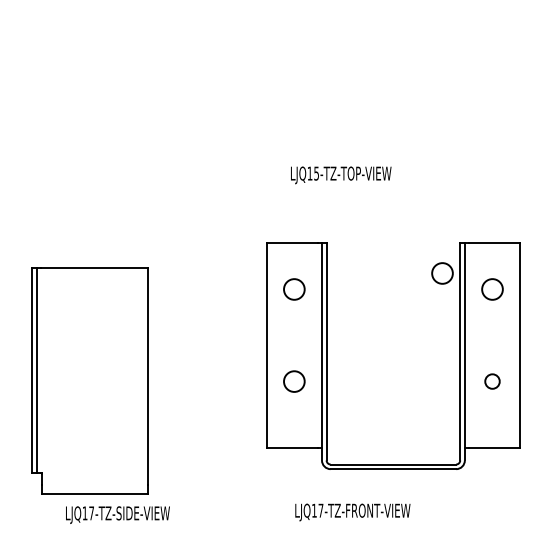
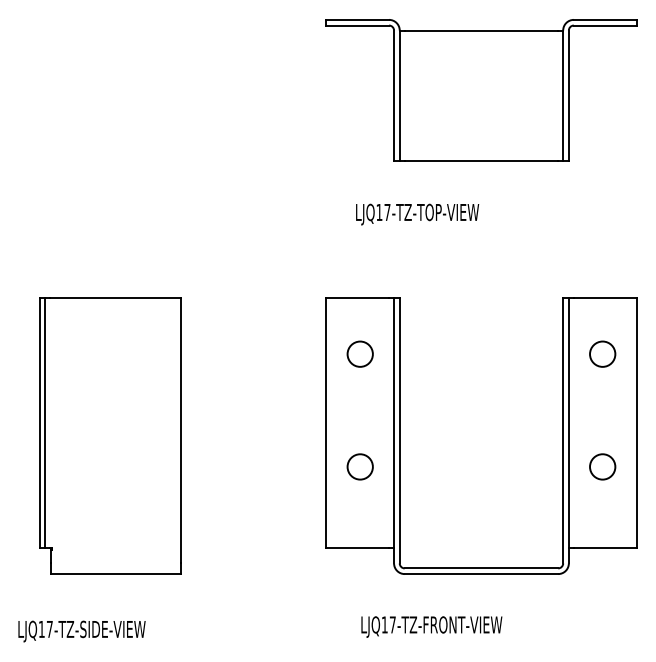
part: (393, 73) -> (481, 89), added
text: (316, 173) -> (387, 212), LJQ15-TZ-TOP-VIEW -> LJQ17-TZ-TOP-VIEW
circle: (442, 273) -> (541, 334), removed
part: (89, 380) -> (109, 434), moved
circle: (492, 381) -> (602, 466), size x1.43
text: (117, 514) -> (81, 630), moved

